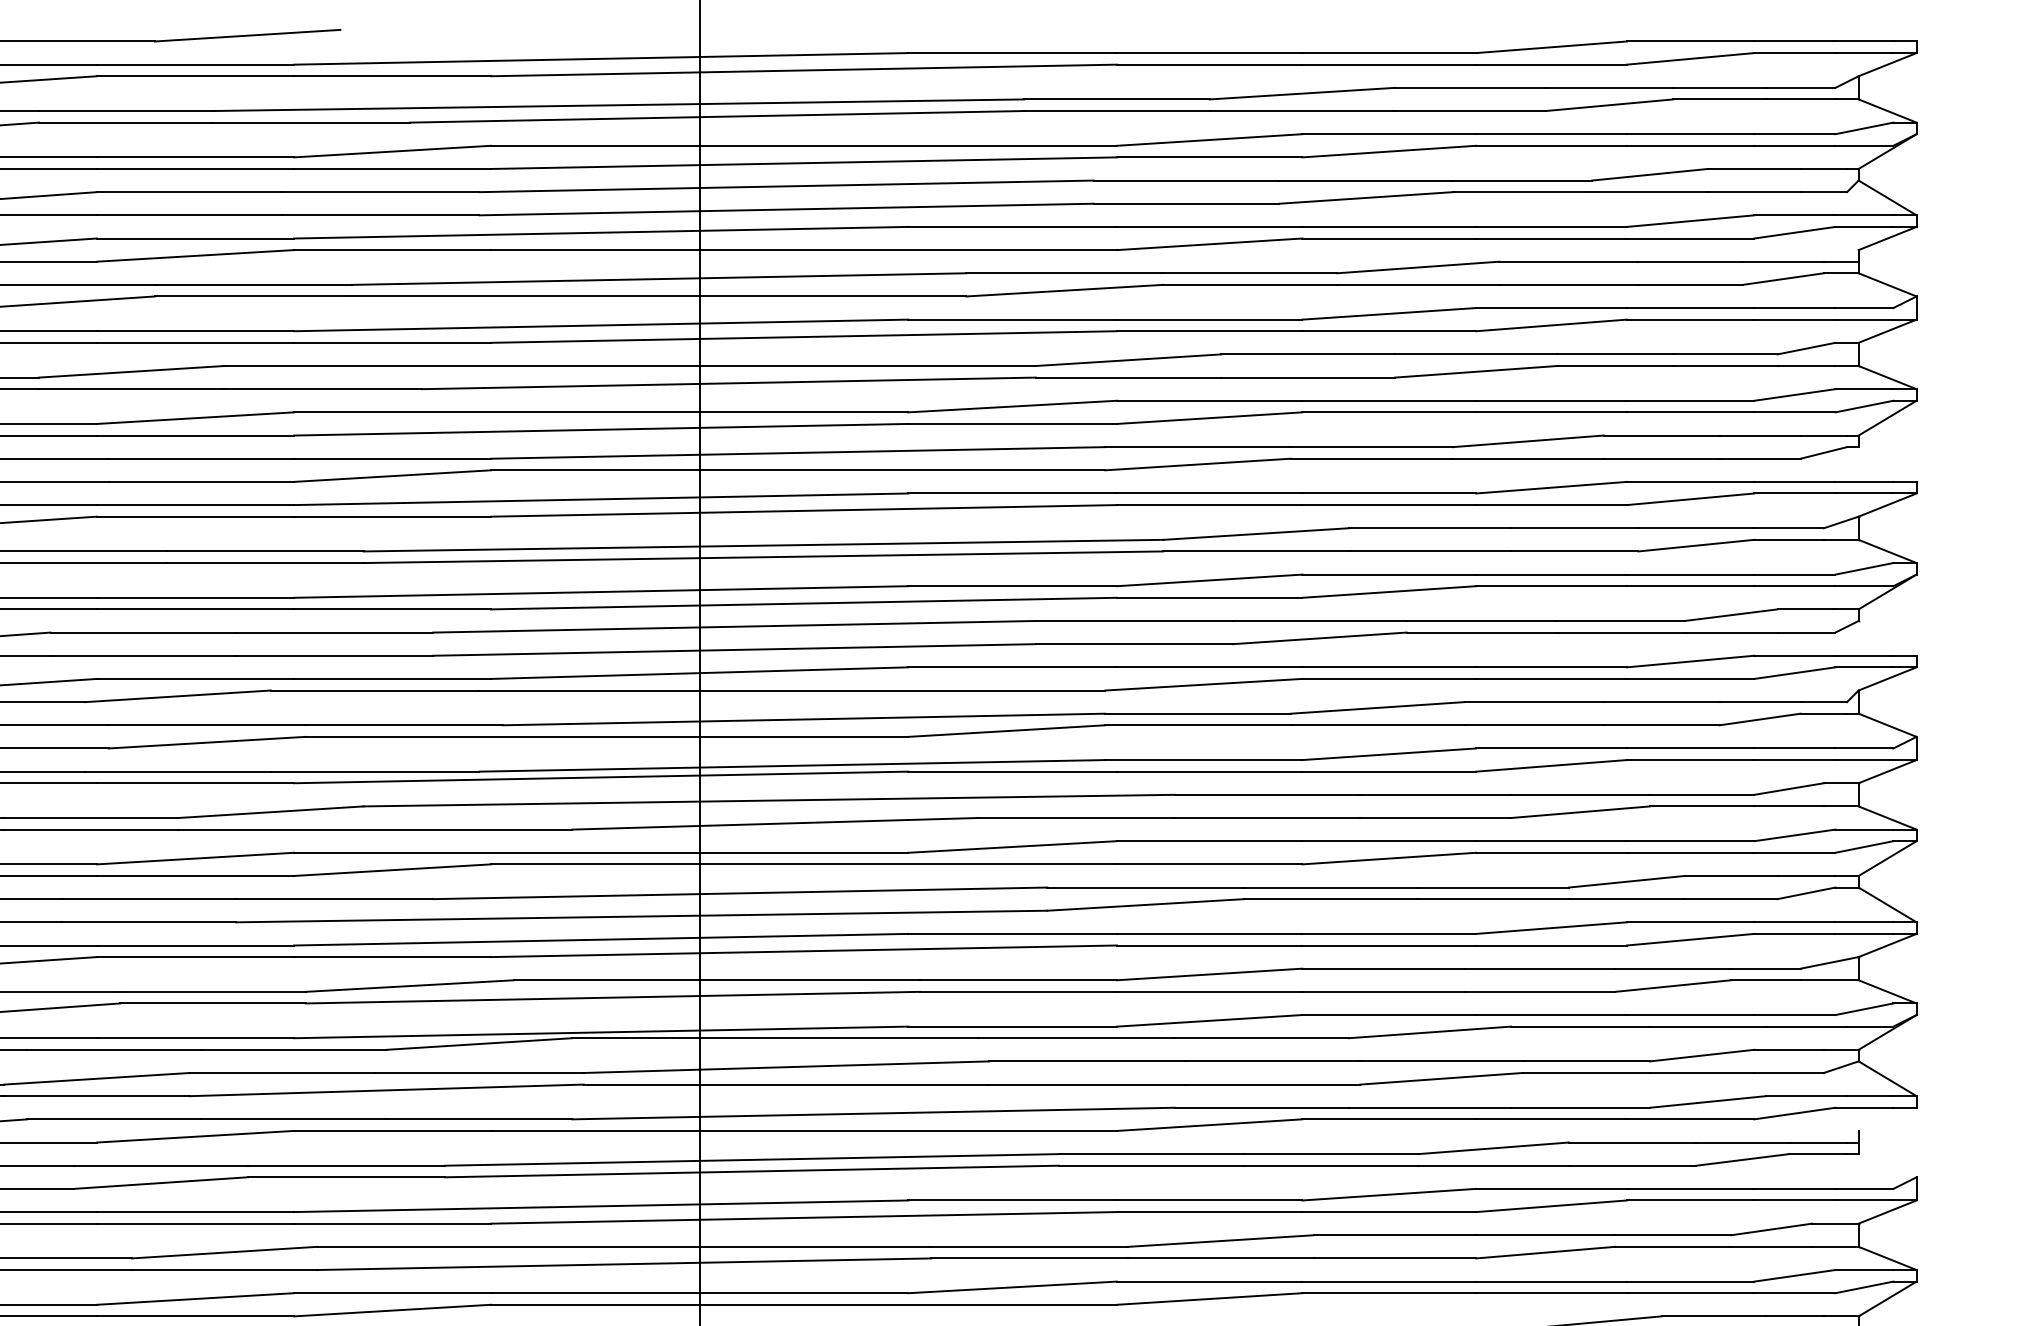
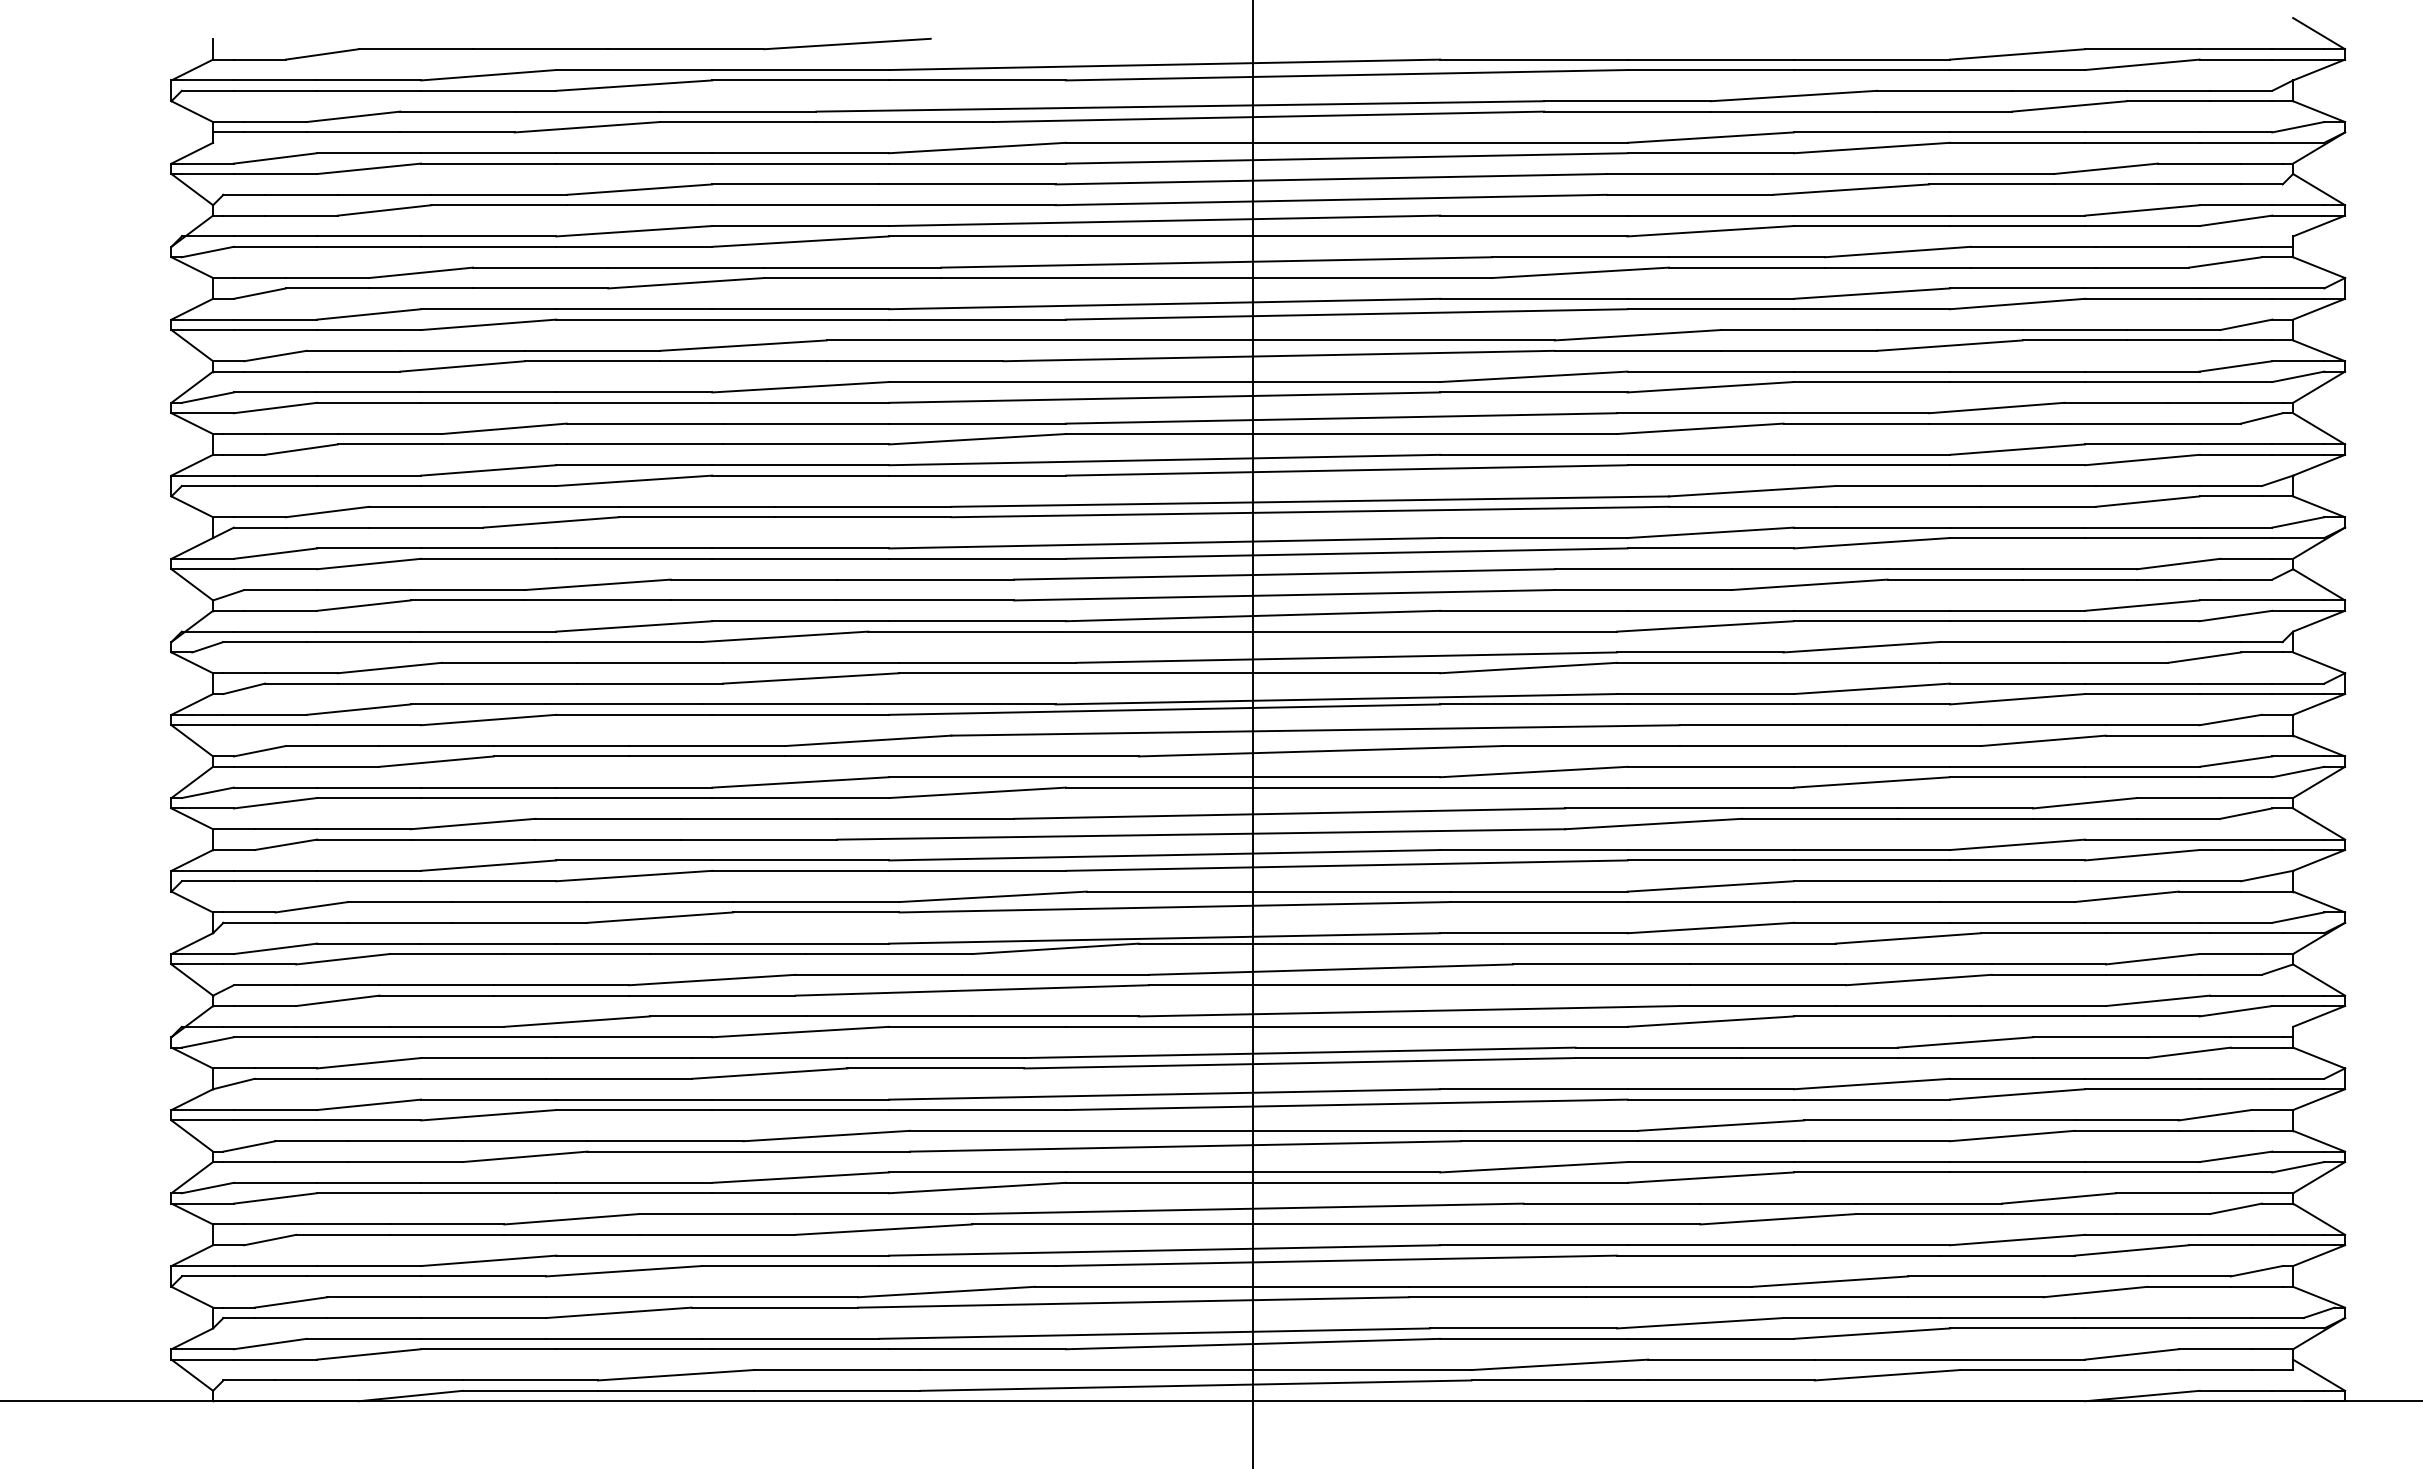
line: (1888, 23) -> (2319, 33), added
line: (1888, 464) -> (2319, 428), added
line: (1888, 637) -> (2319, 584), added
line: (1888, 1119) -> (2319, 1016), added
line: (1888, 1165) -> (2319, 1057), added

